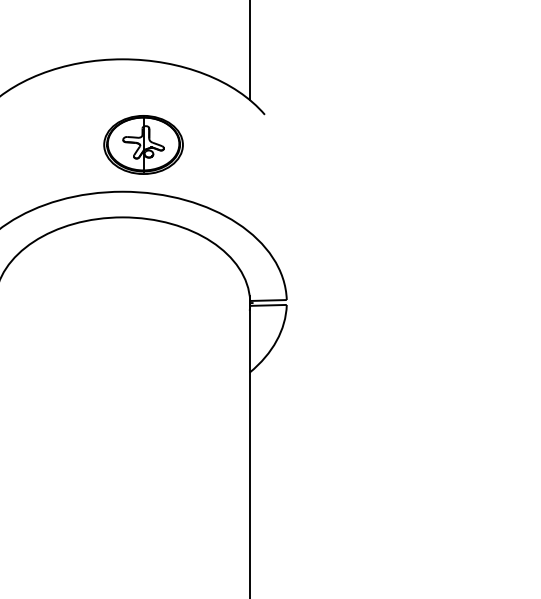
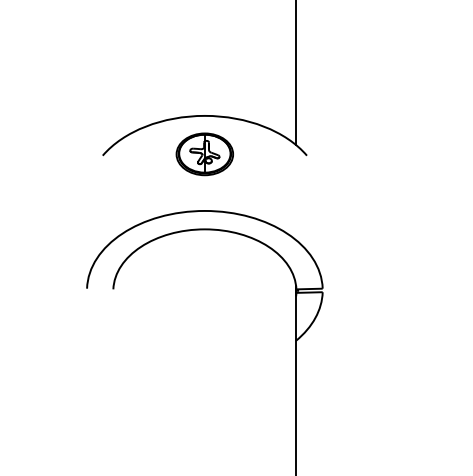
part: (143, 145) -> (204, 154), moved

